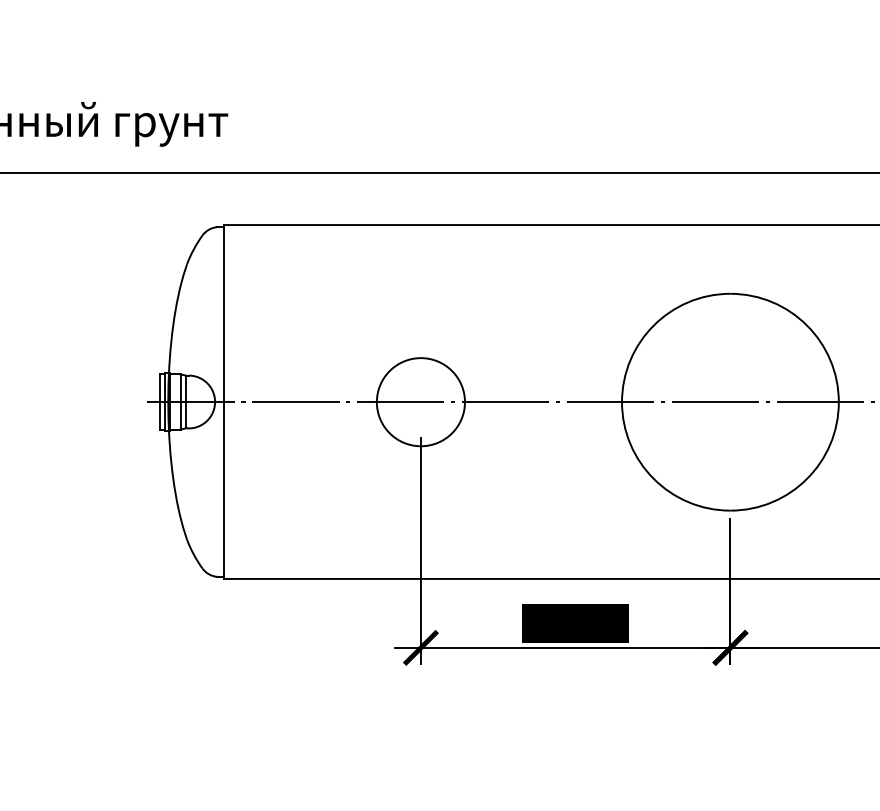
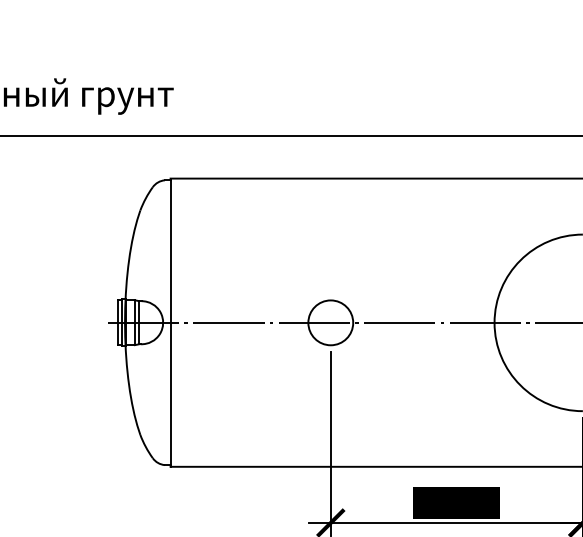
circle: (420, 401) -> (330, 322), size x0.62

